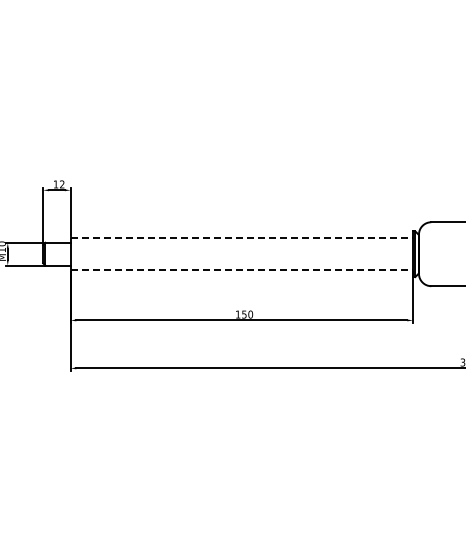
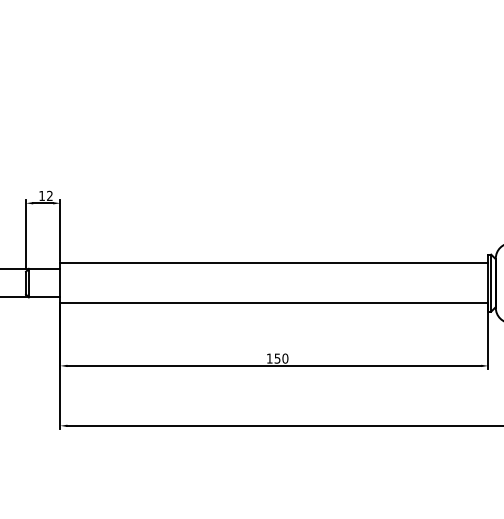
line: (242, 238) -> (275, 263), dashed -> solid
line: (242, 270) -> (275, 303), dashed -> solid

